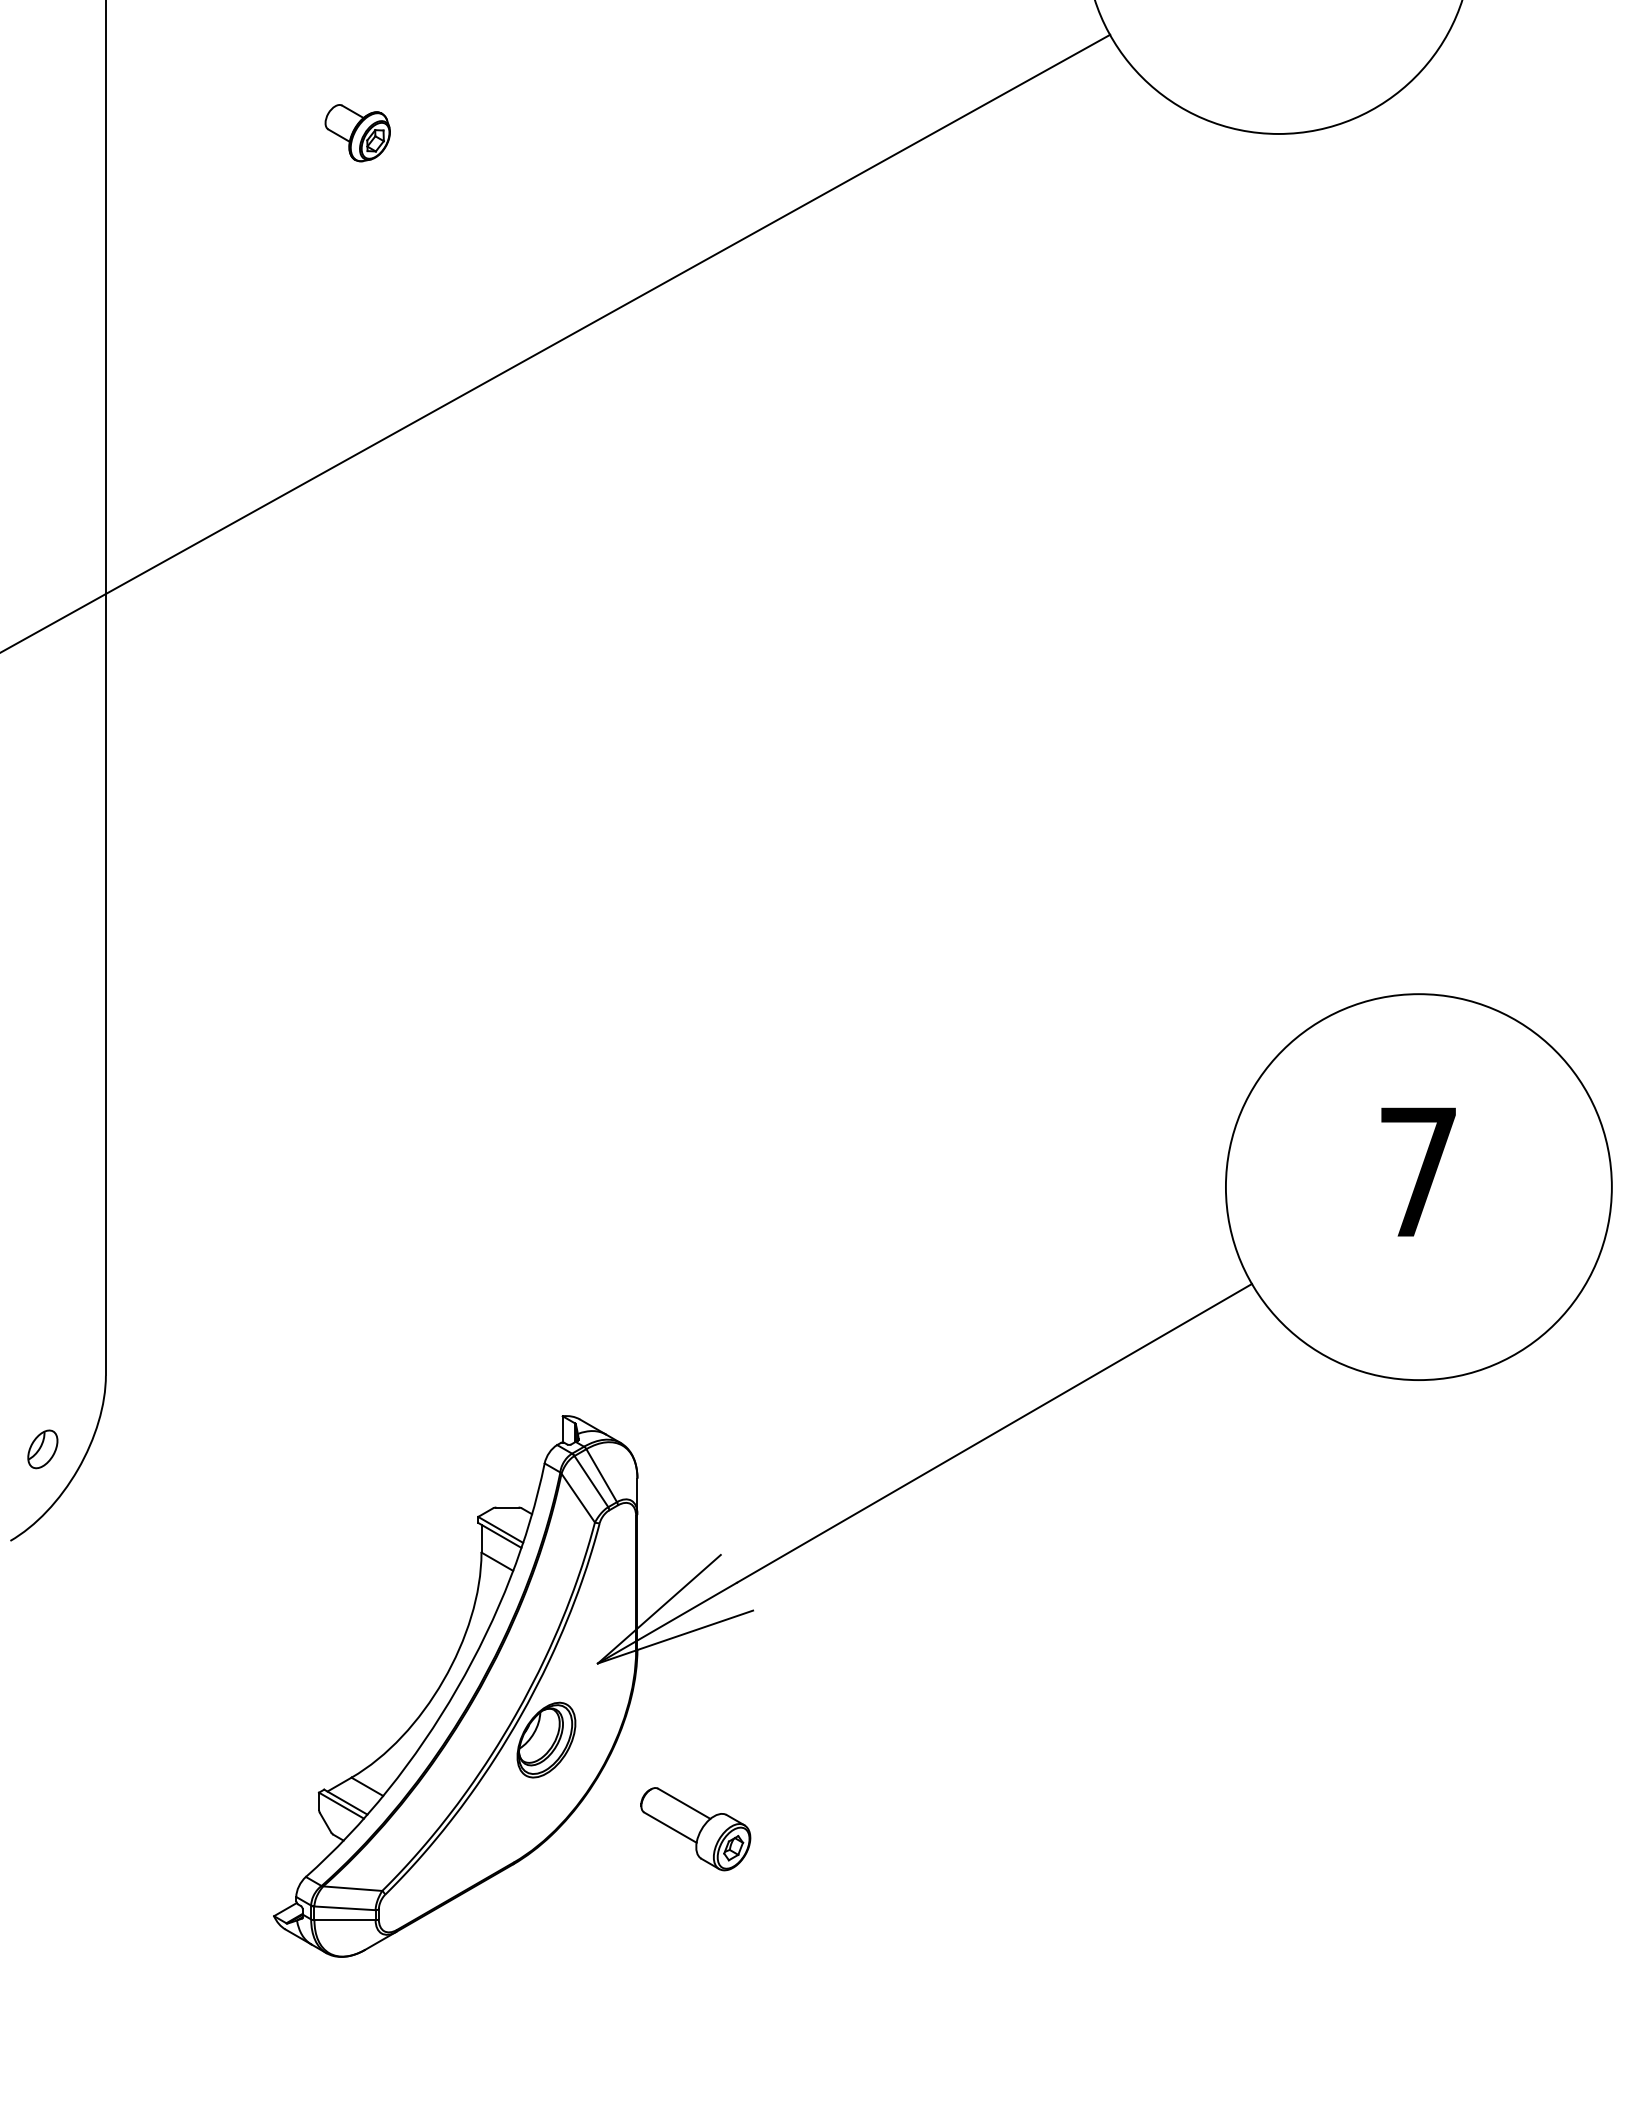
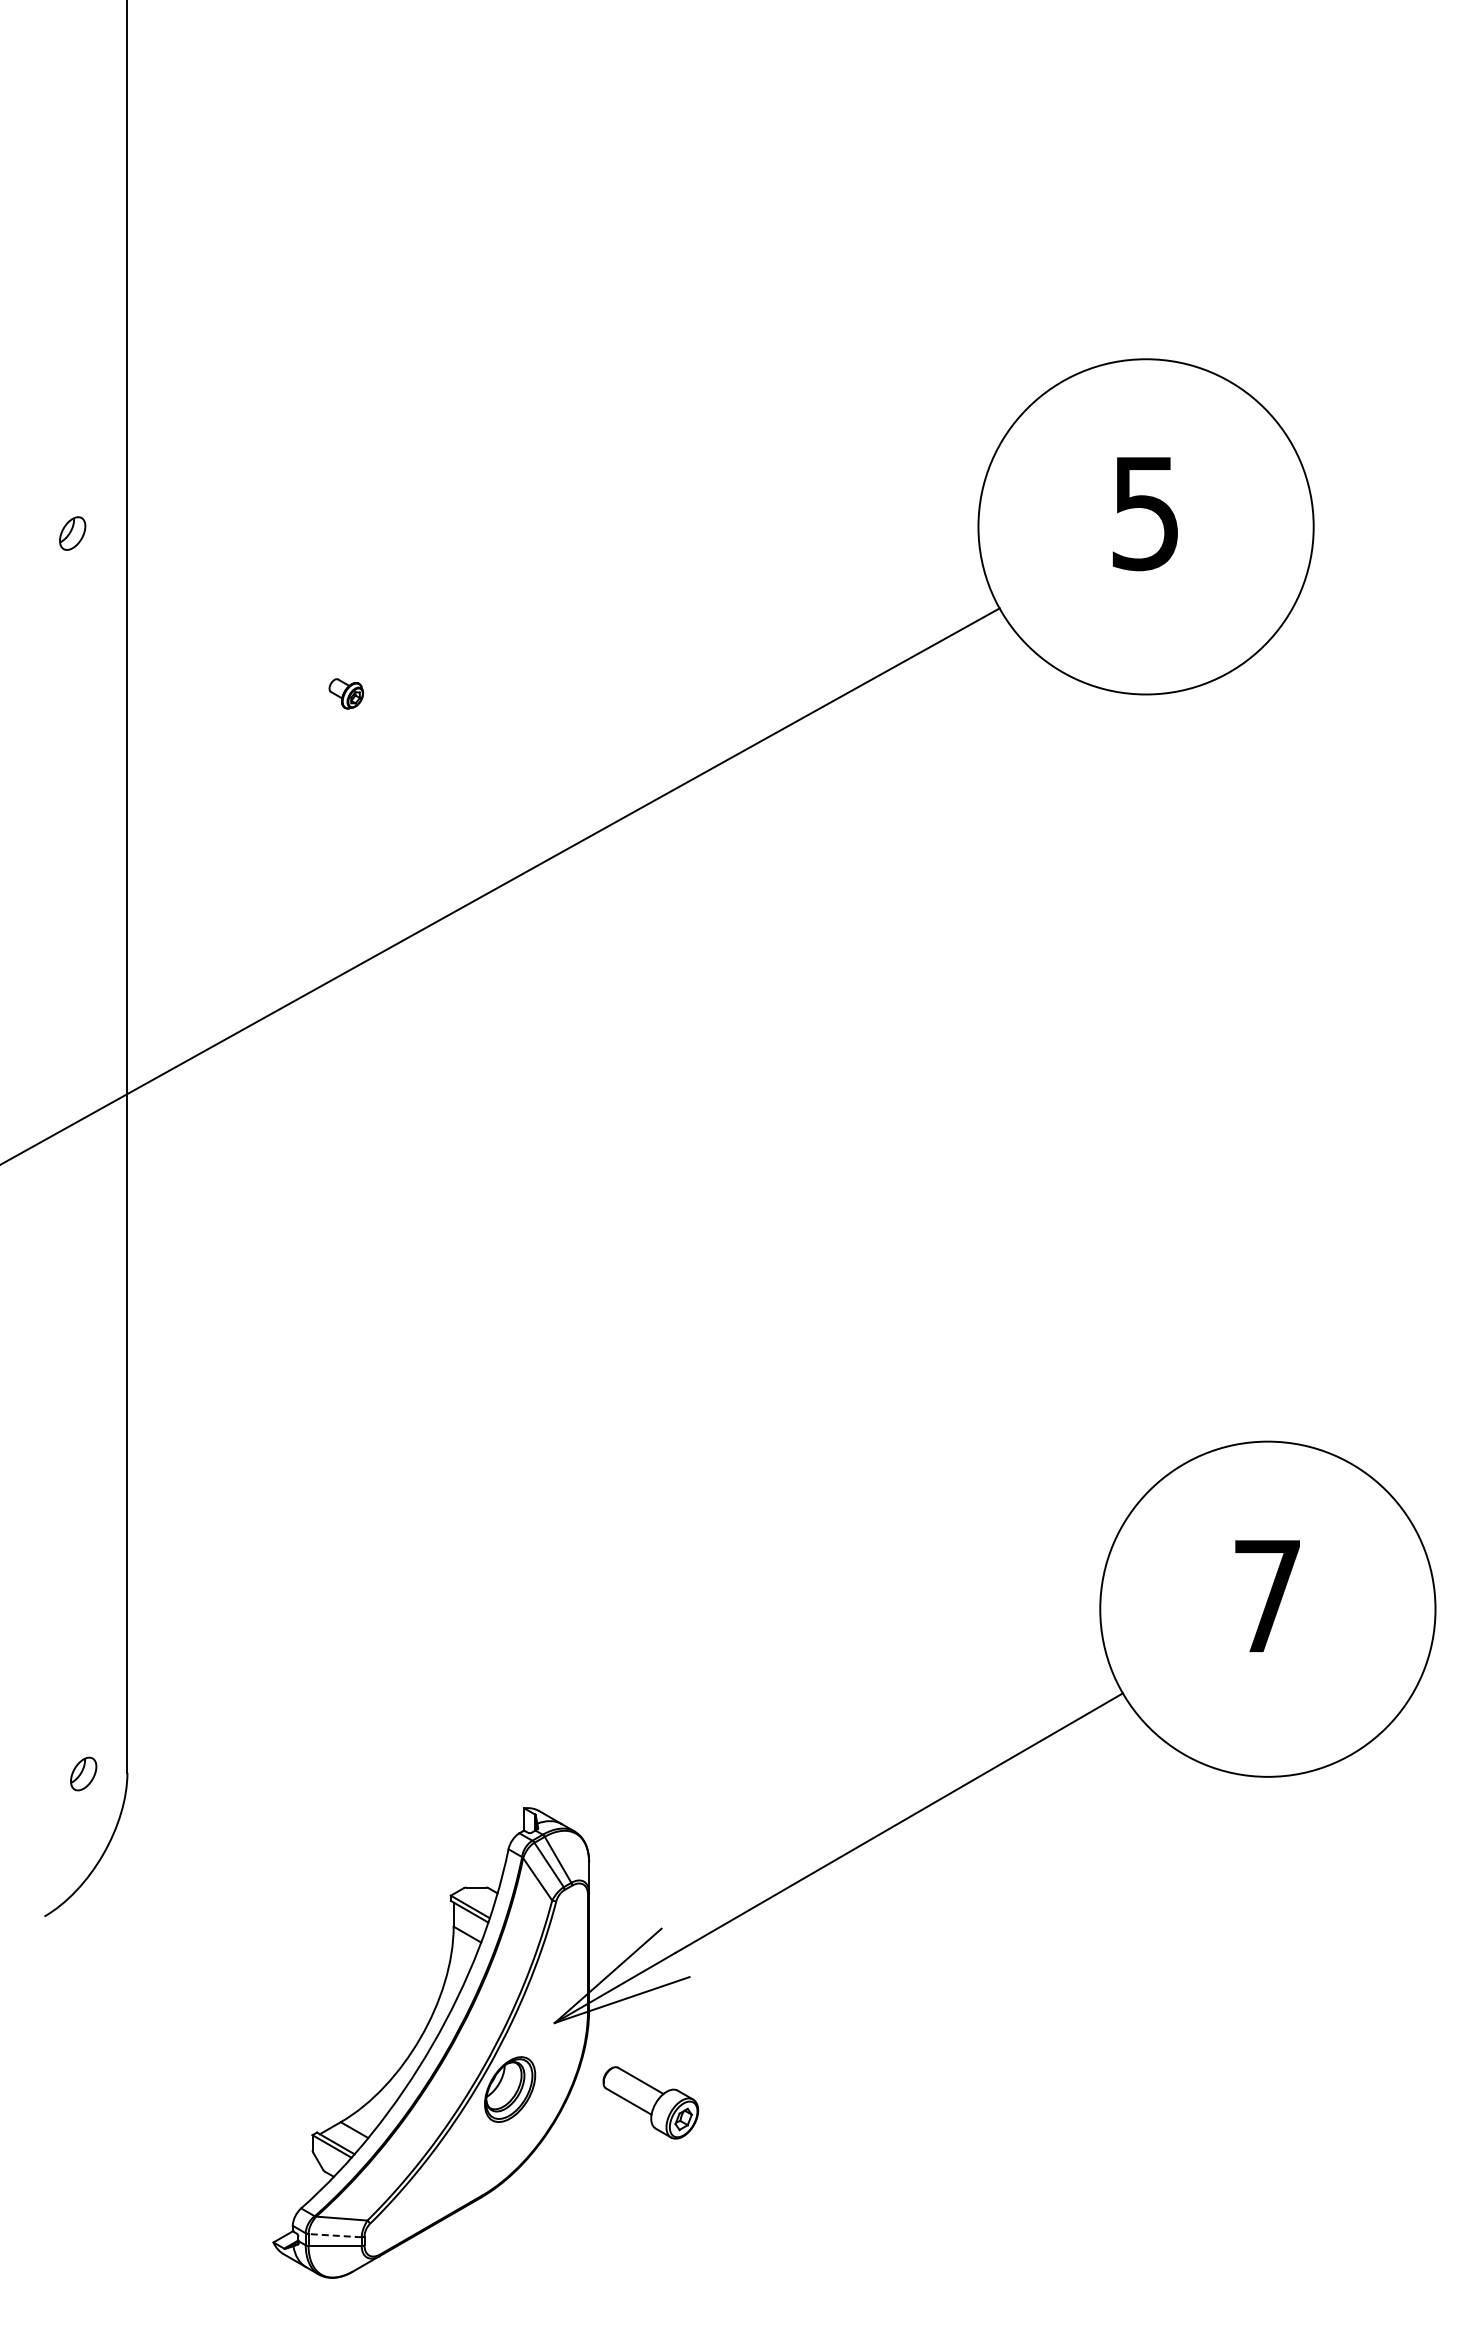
part: (358, 132) -> (346, 693), size x0.6
part: (42, 1448) -> (83, 1773), moved
part: (695, 1828) -> (650, 2102), moved
line: (345, 1908) -> (335, 2235), solid -> dashed

